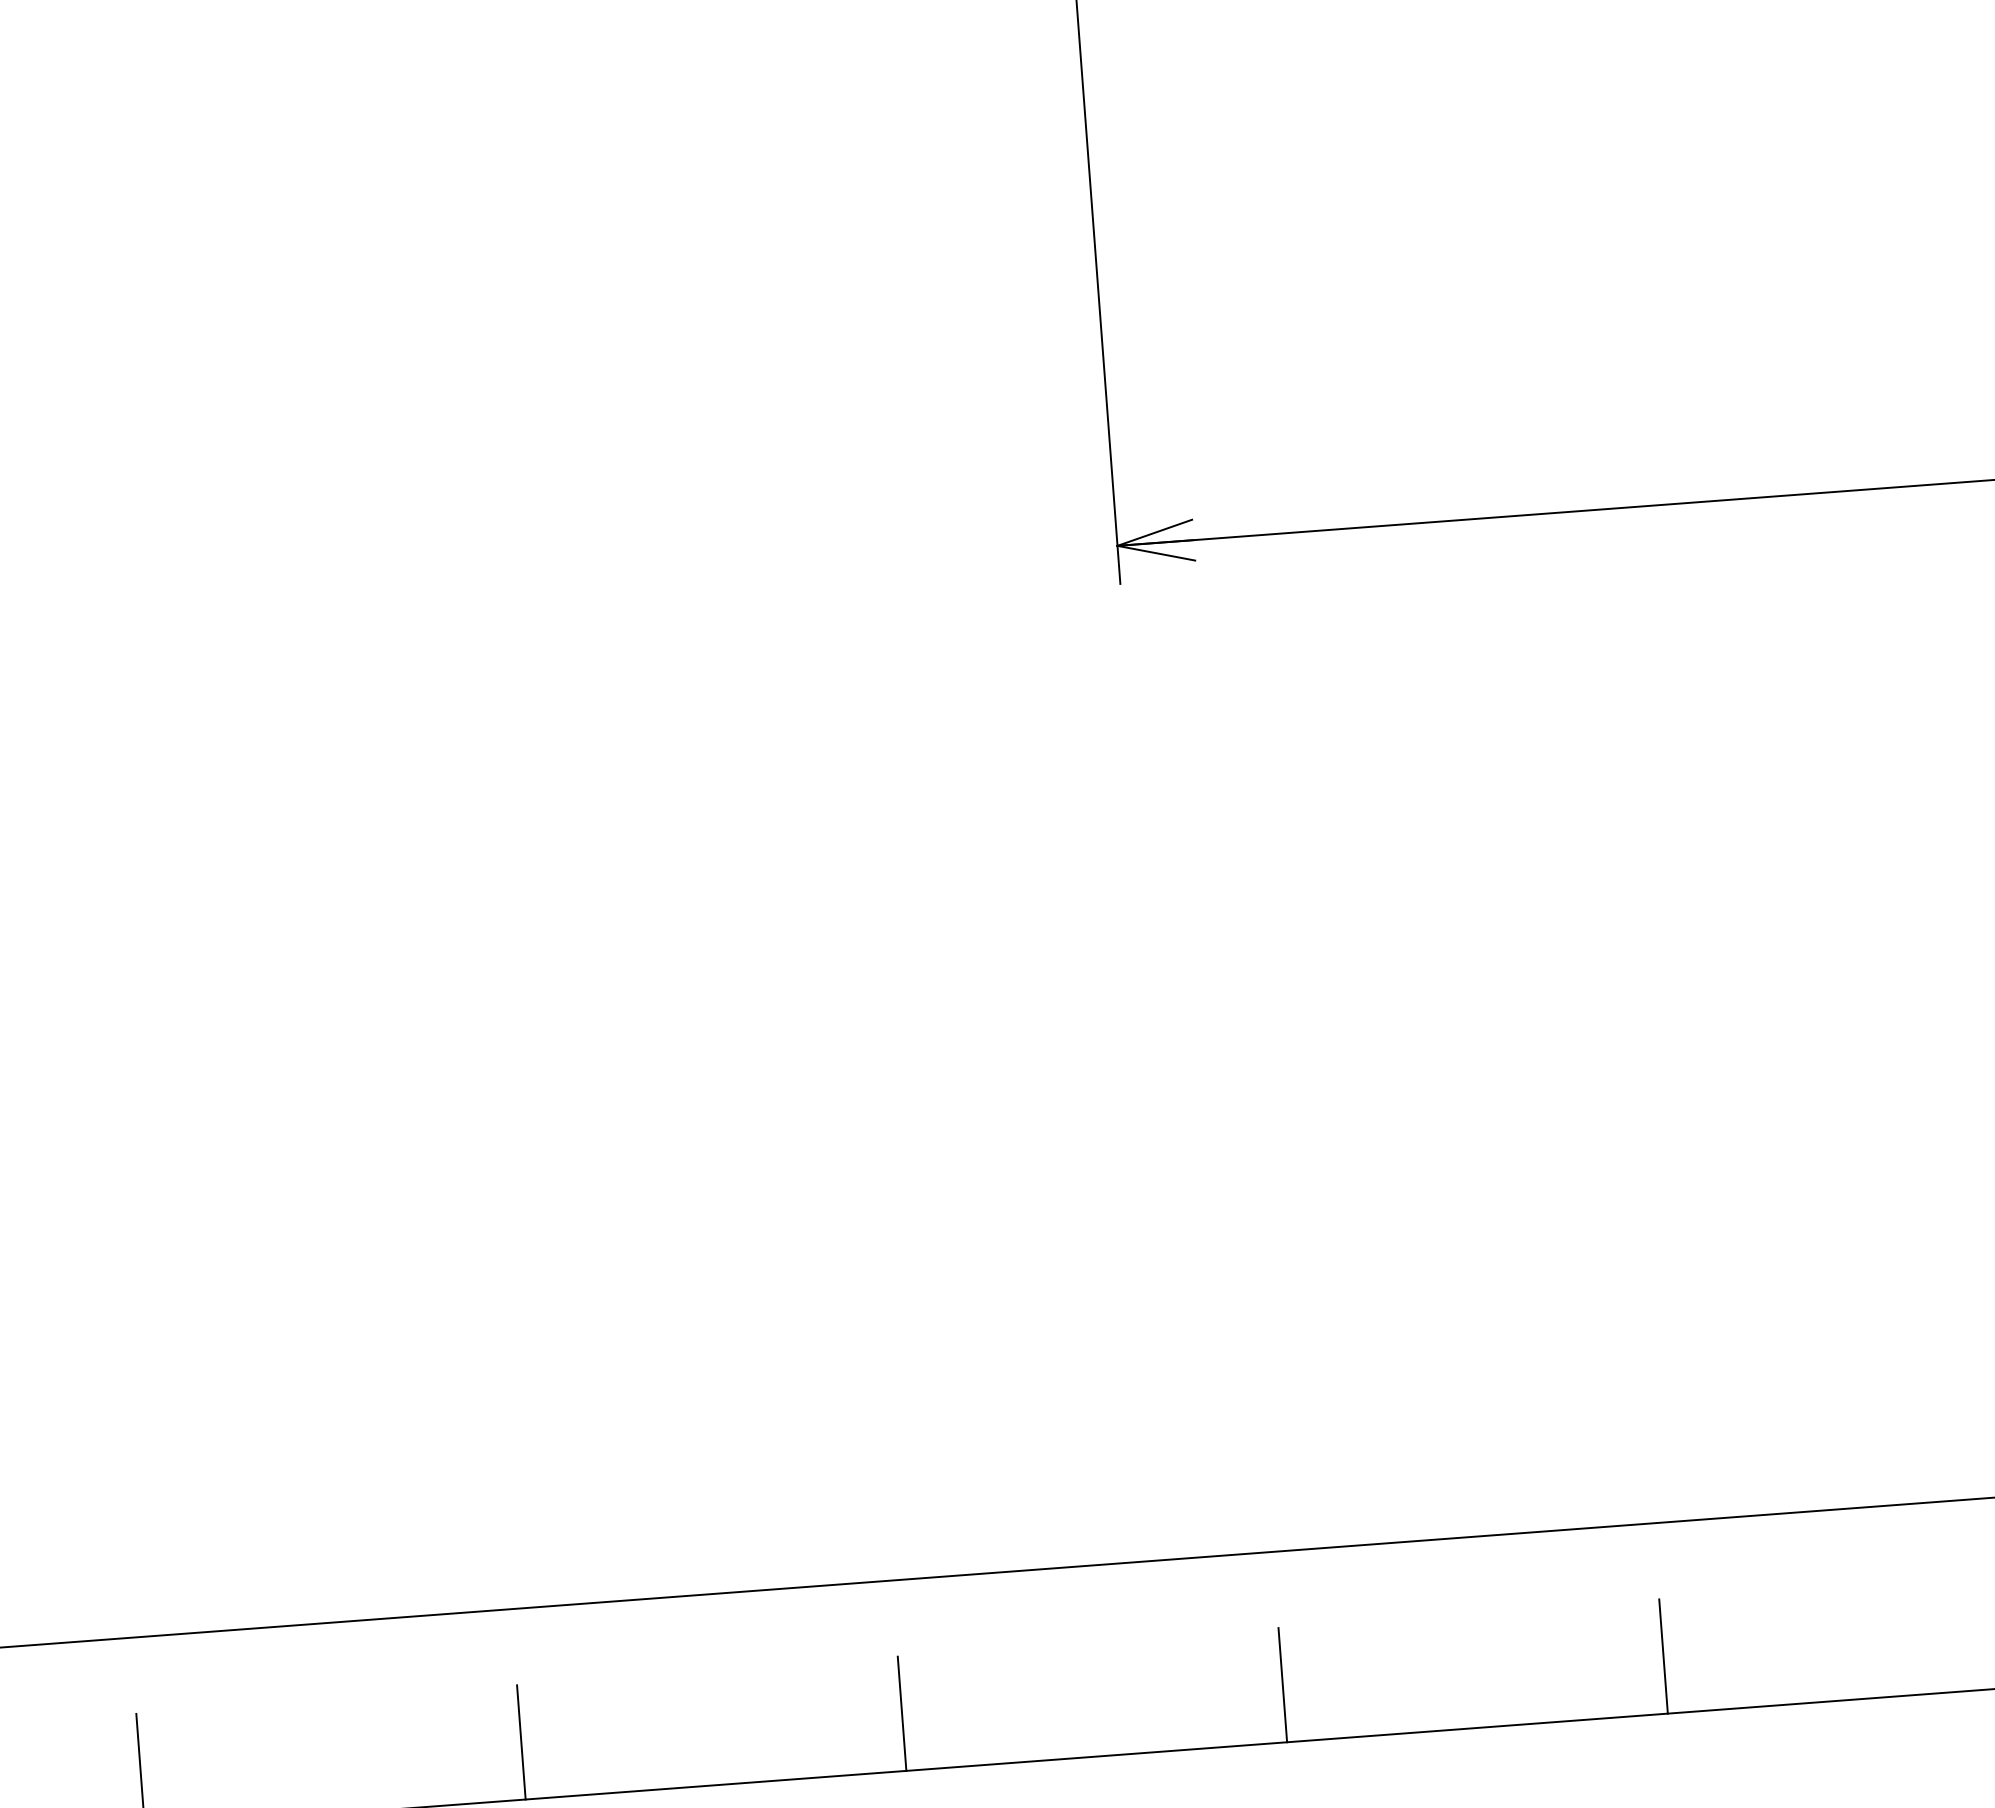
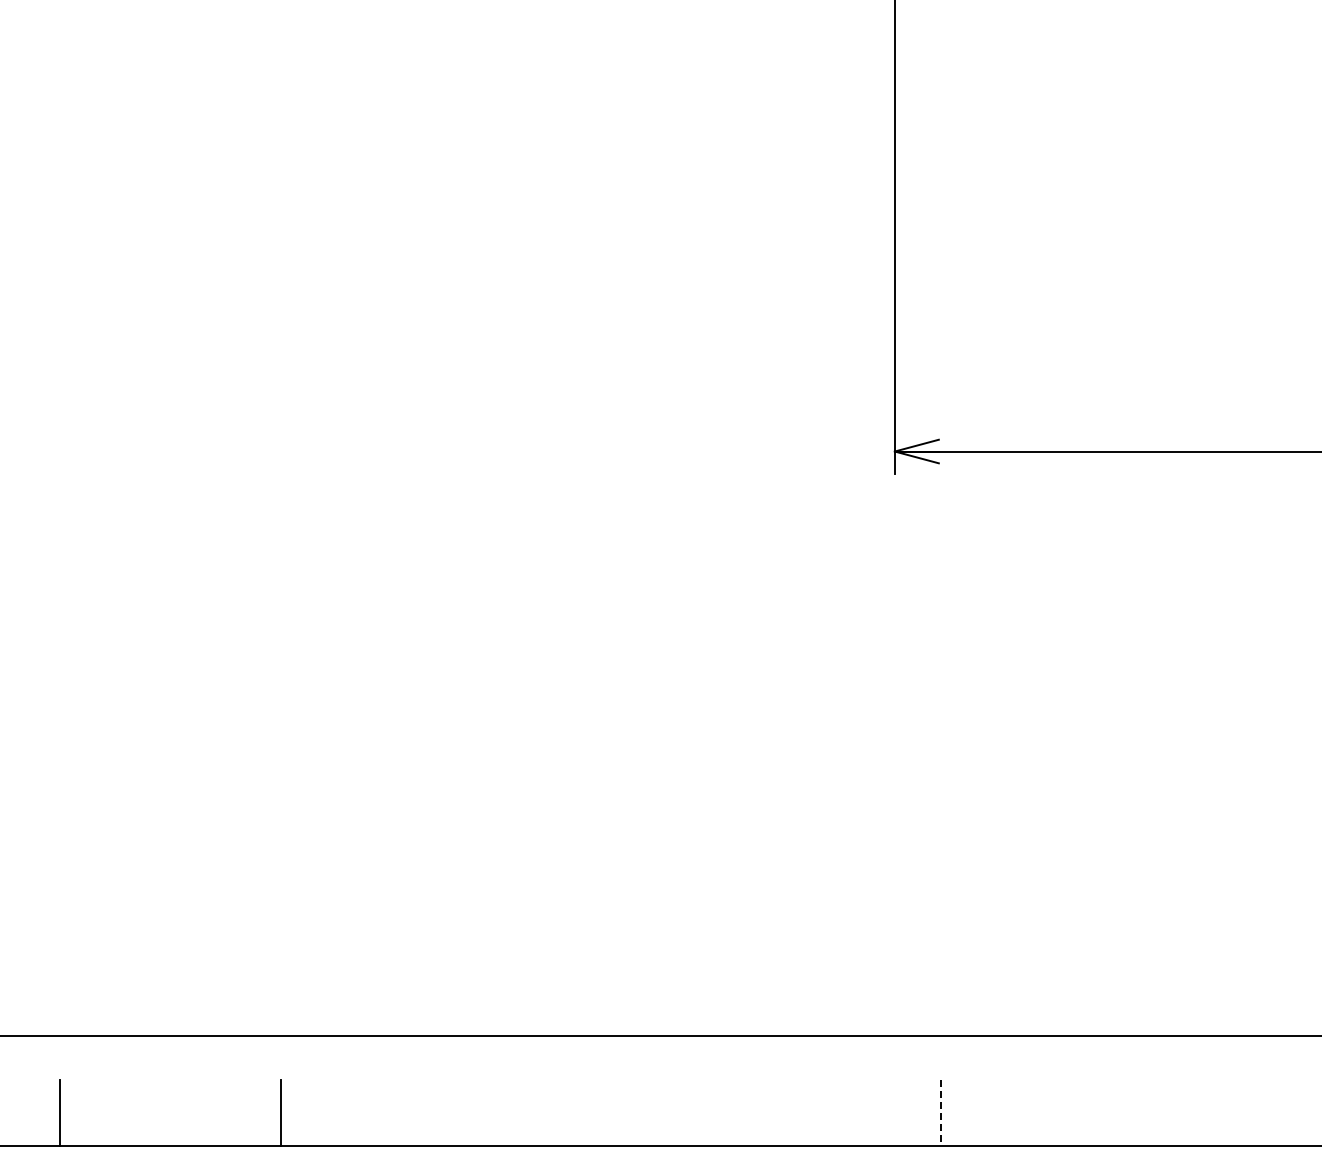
line: (1663, 1656) -> (1160, 1113), removed
line: (1282, 1685) -> (940, 1113), solid -> dashed
line: (901, 1713) -> (720, 1113), removed
line: (521, 1742) -> (500, 1113), removed

